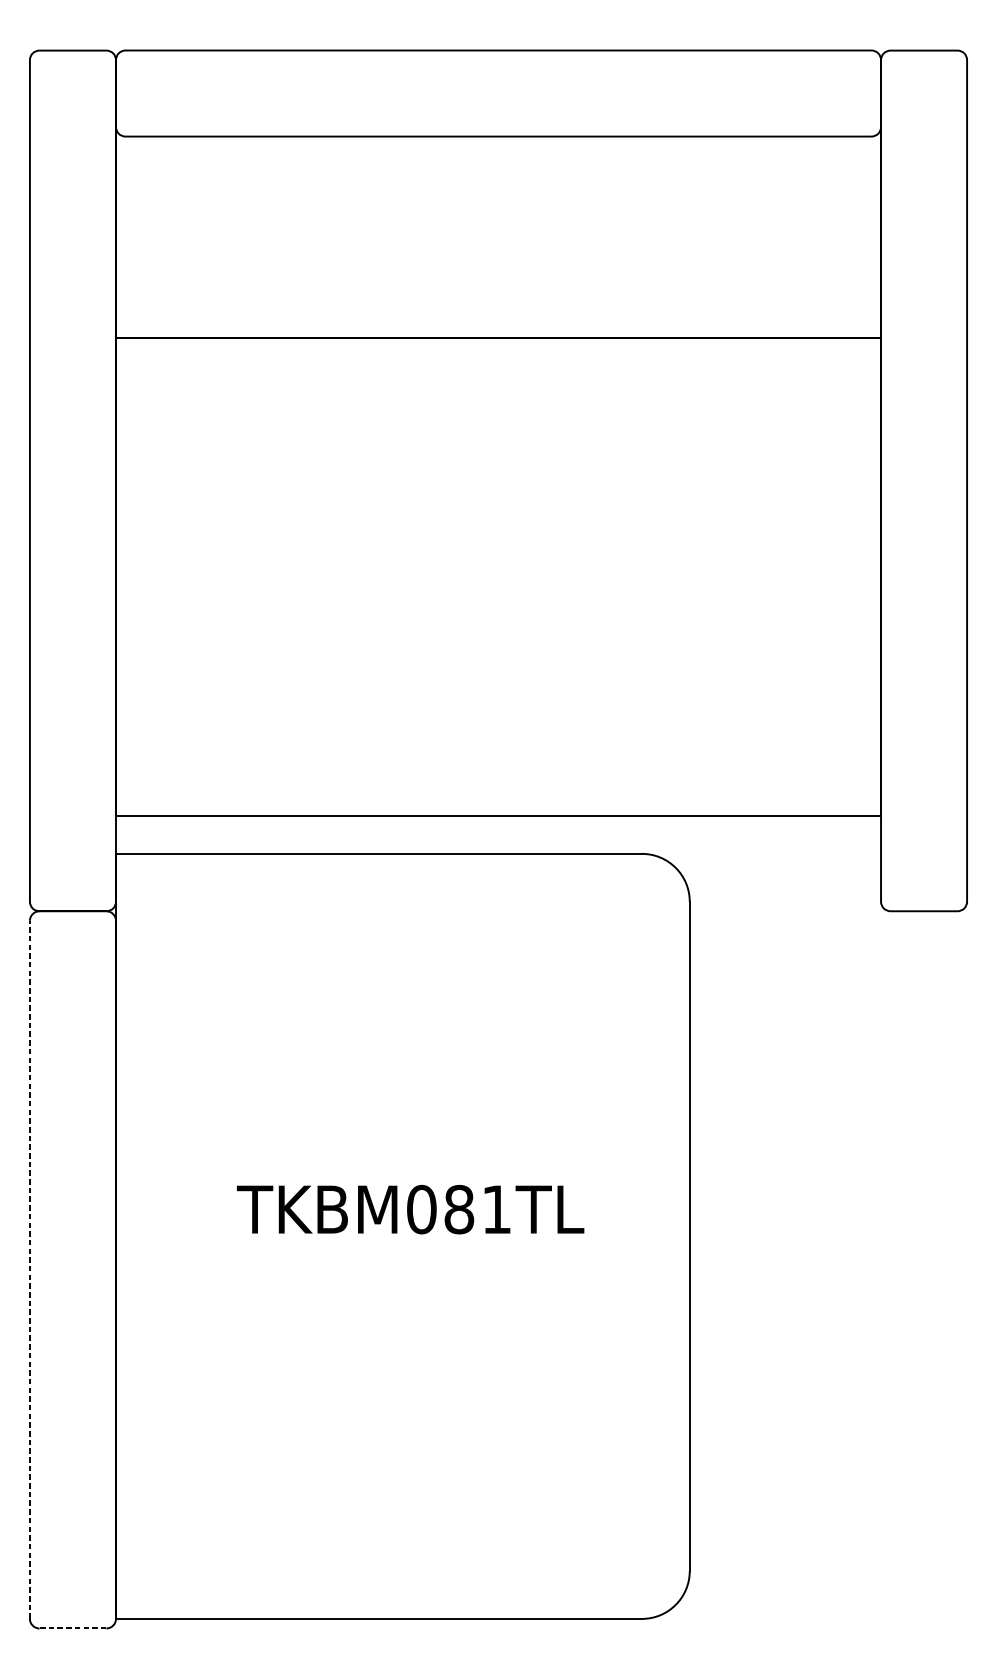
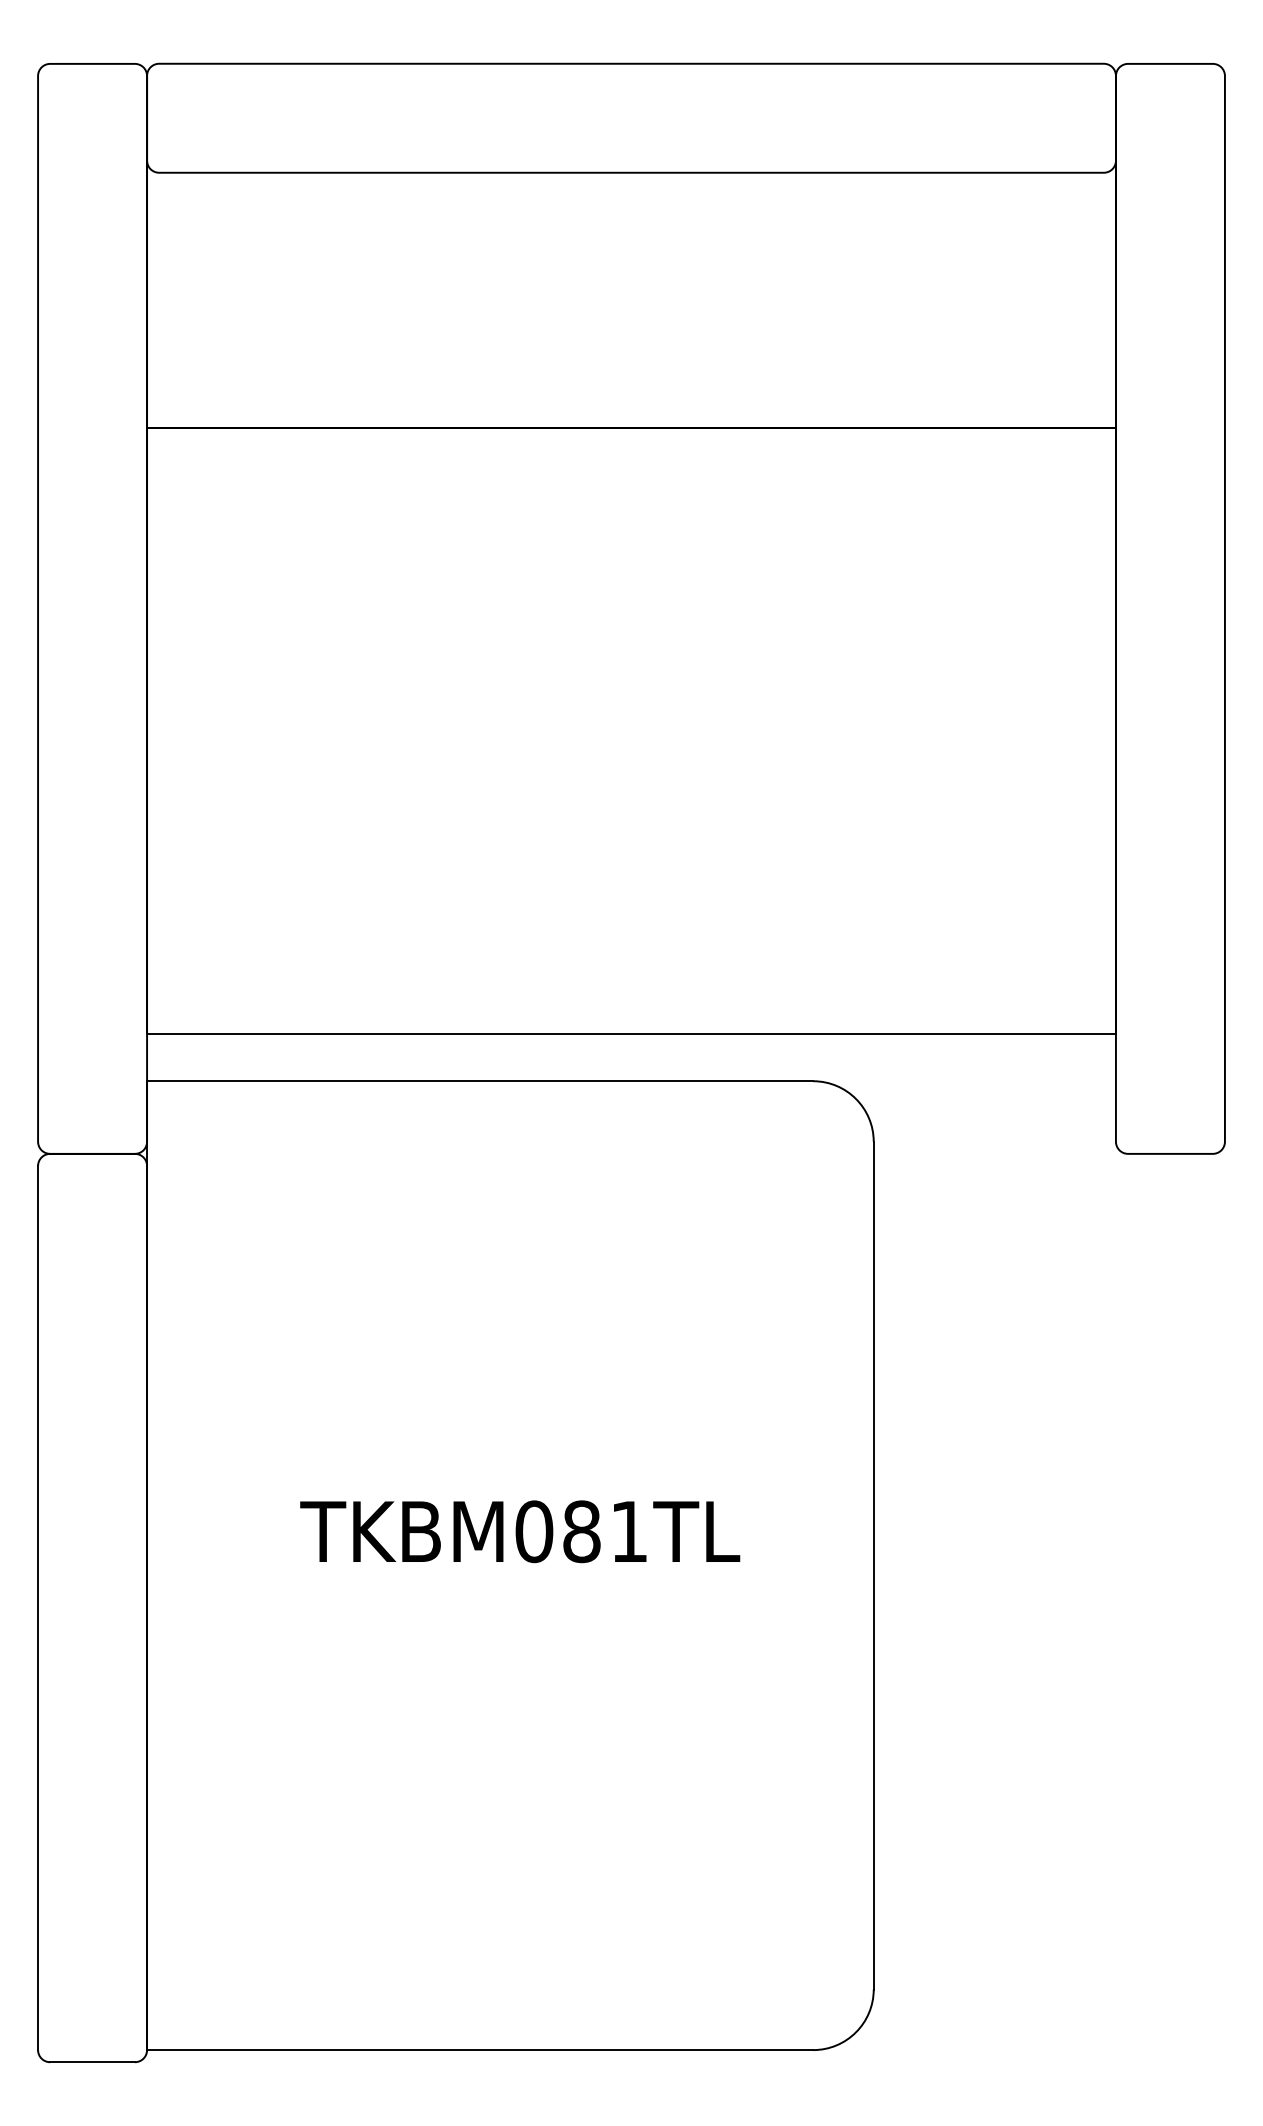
line: (30, 1269) -> (38, 1607), dashed -> solid
line: (72, 1628) -> (92, 2062), dashed -> solid

